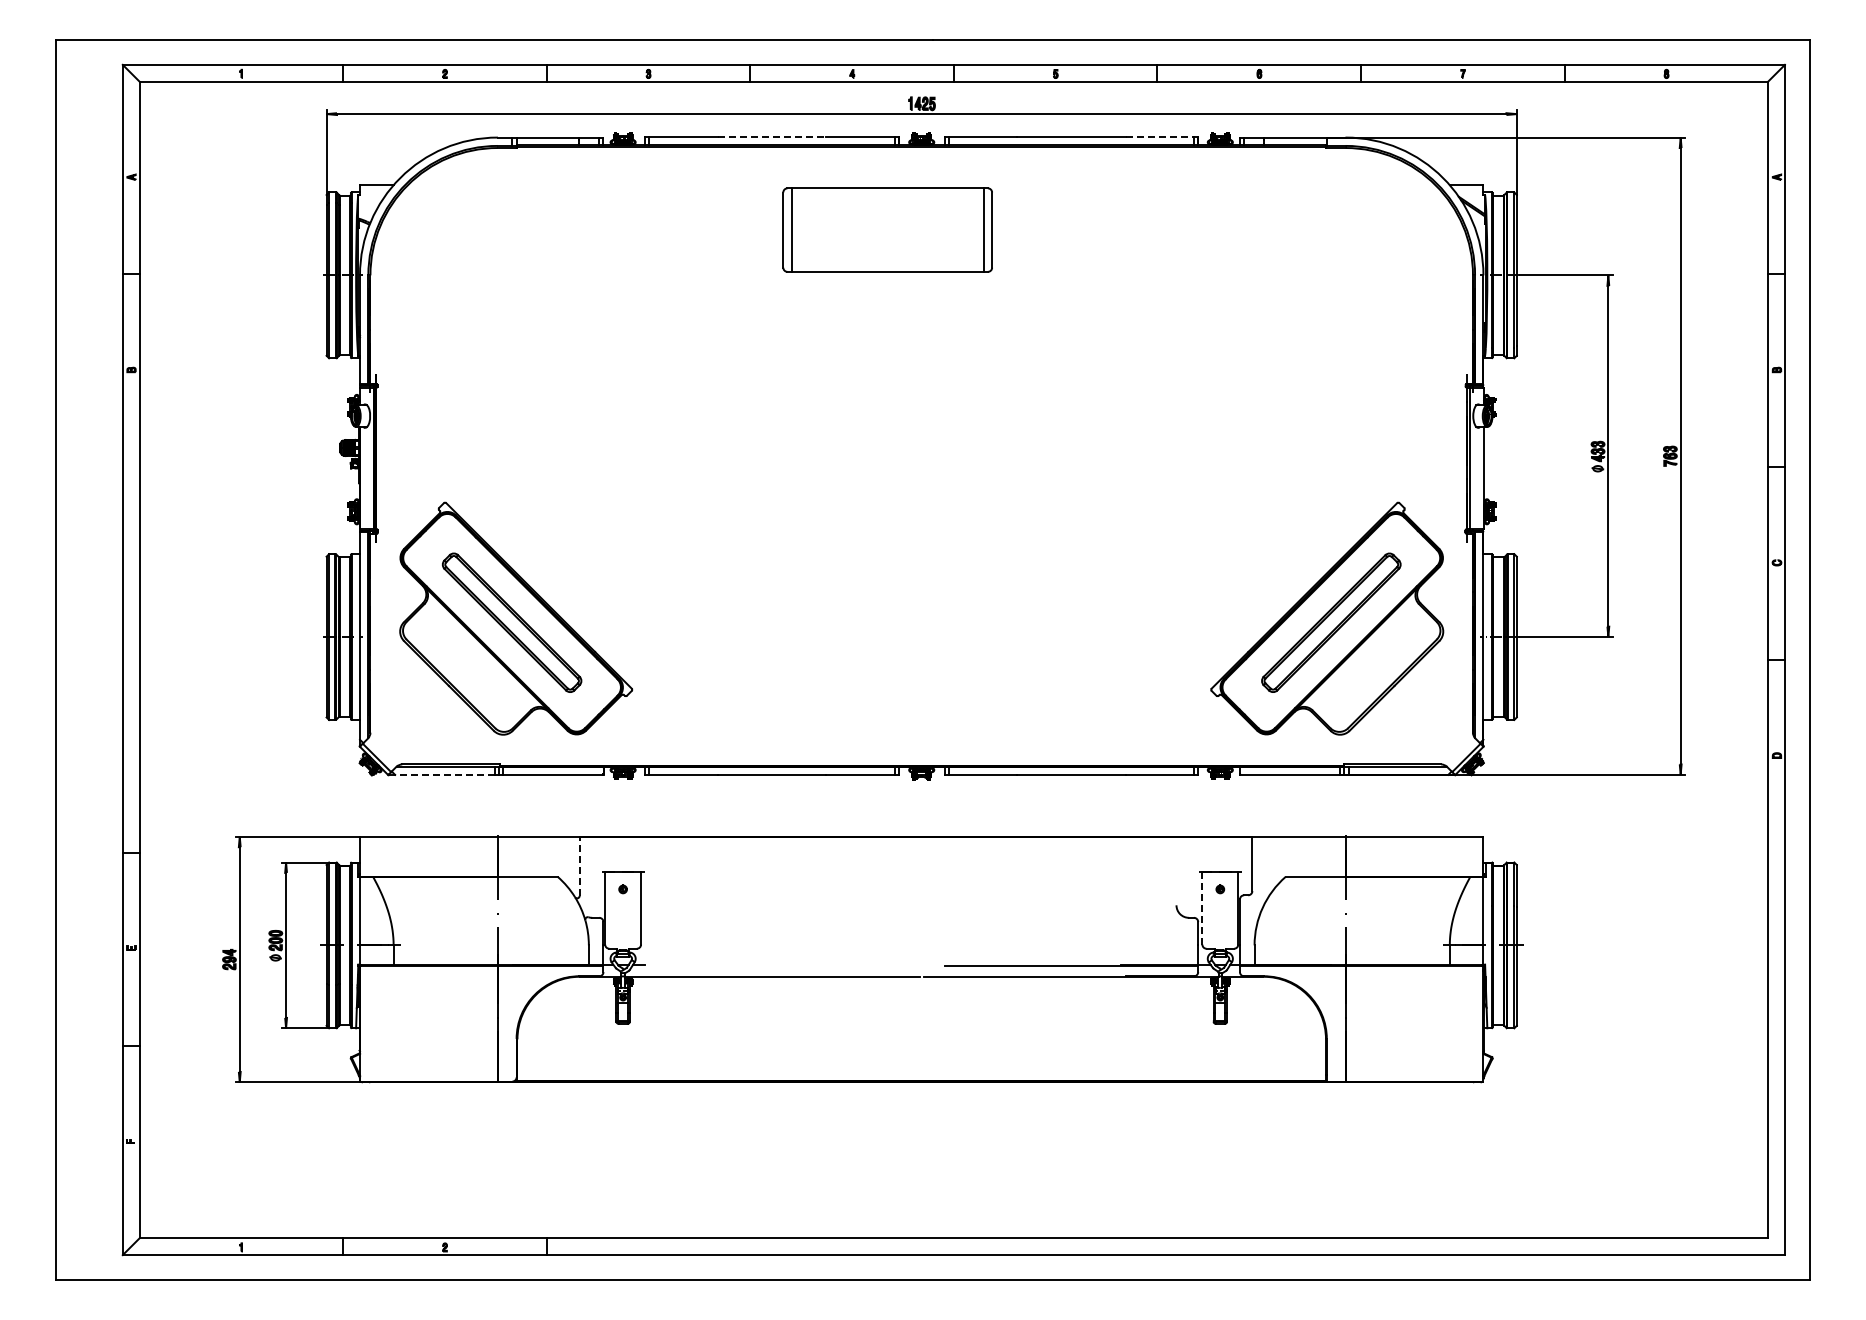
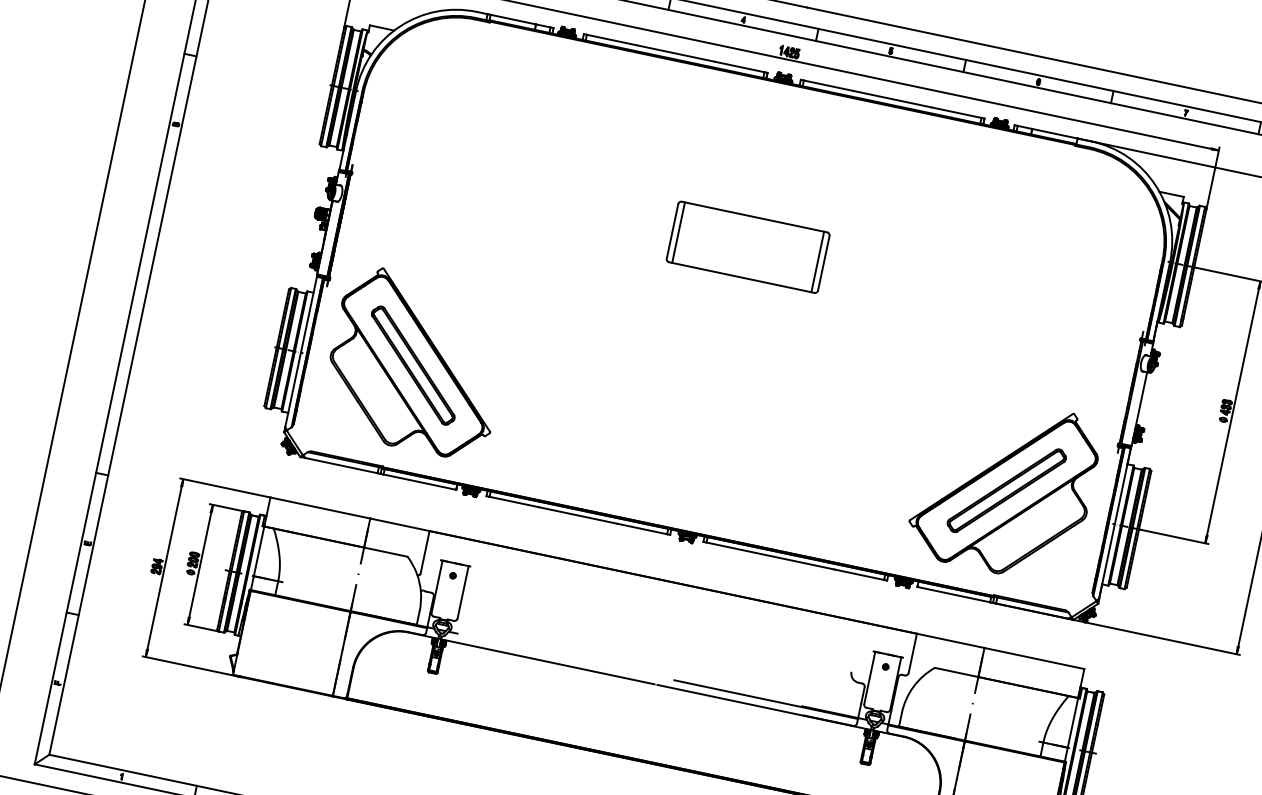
line: (772, 137) -> (676, 53), dashed -> solid
line: (1160, 137) -> (957, 113), dashed -> solid
part: (887, 229) -> (748, 246), moved
line: (445, 774) -> (341, 465), dashed -> solid
line: (579, 866) -> (424, 552), dashed -> solid
line: (1202, 907) -> (870, 677), dashed -> solid

